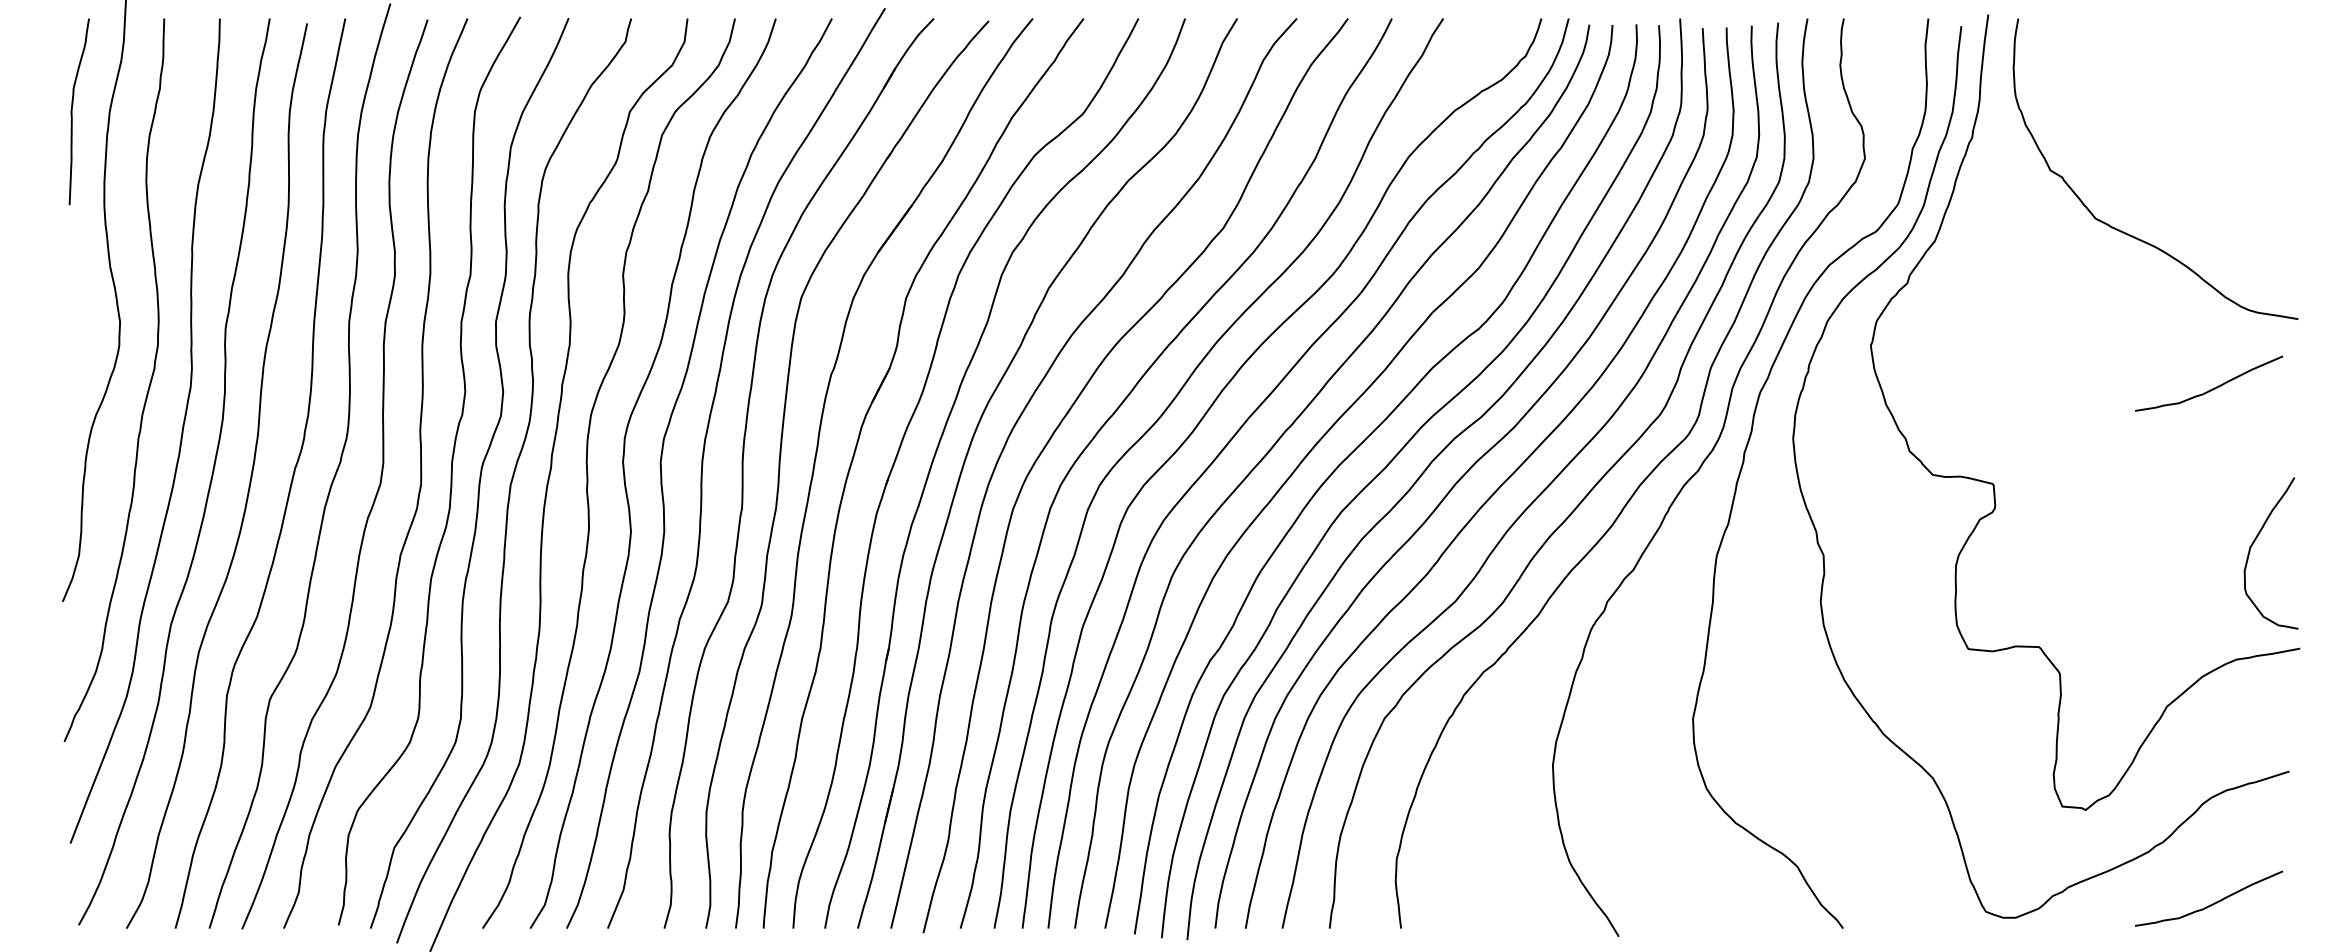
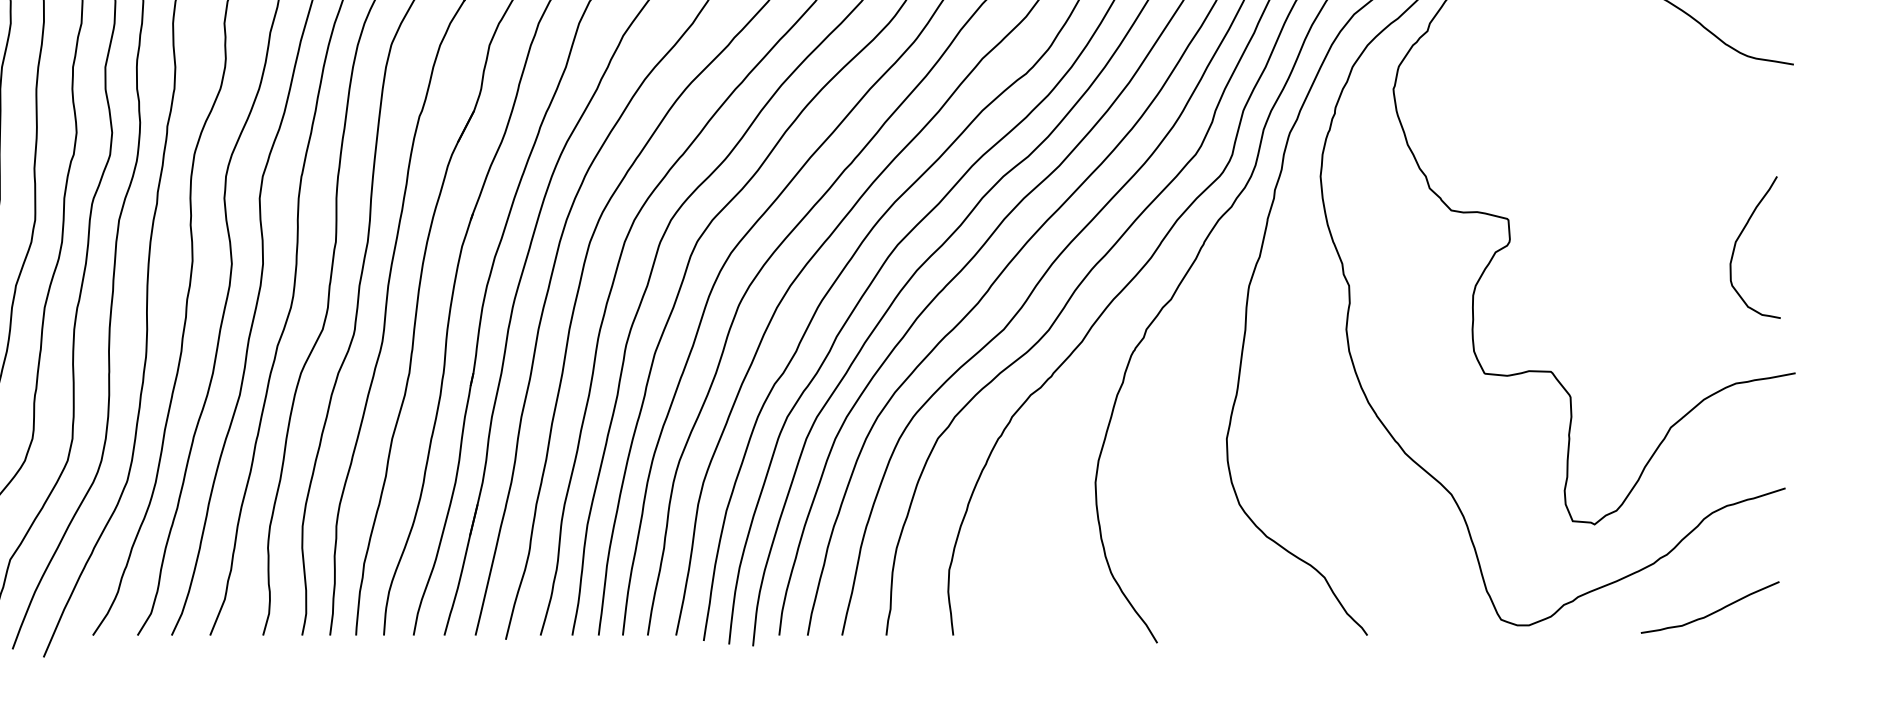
curve: (2210, 389) -> (1711, 130), removed
curve: (2255, 541) -> (1740, 236), moved

